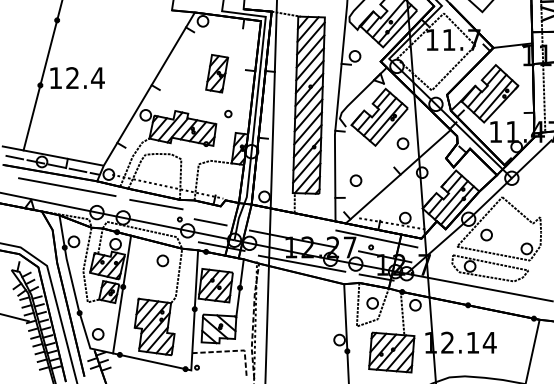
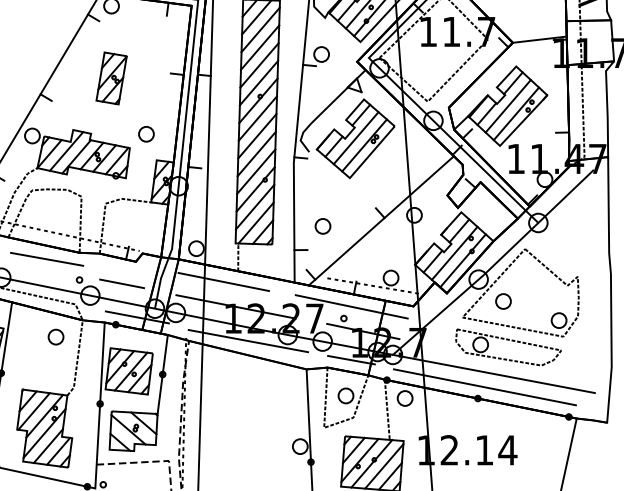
part: (217, 73) -> (112, 78), moved
part: (228, 113) -> (146, 133), size x1.67
part: (402, 143) -> (387, 174), removed
line: (283, 220) -> (222, 281), added
line: (473, 297) -> (485, 387), added

